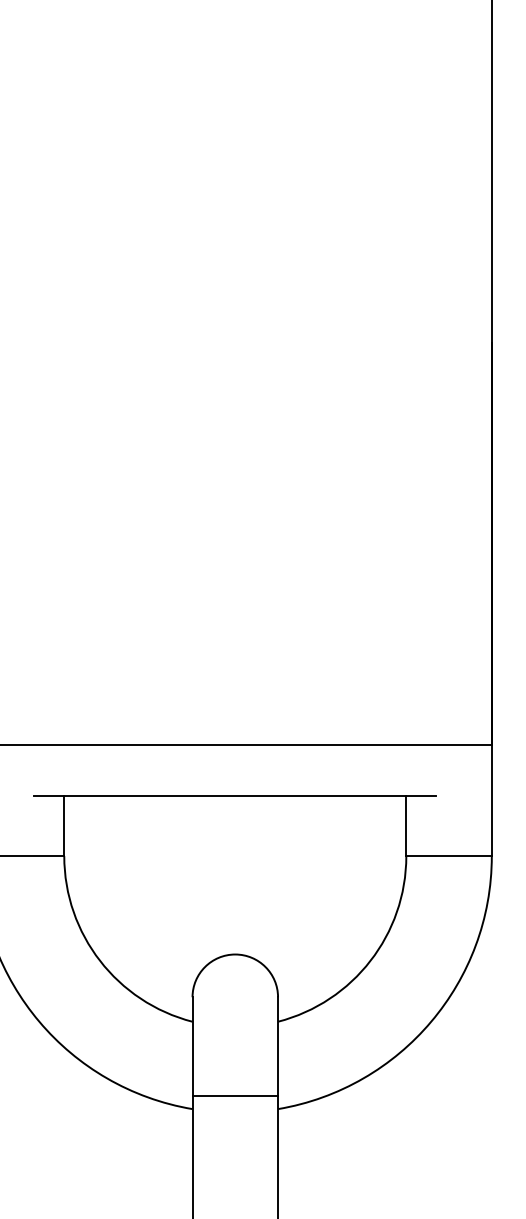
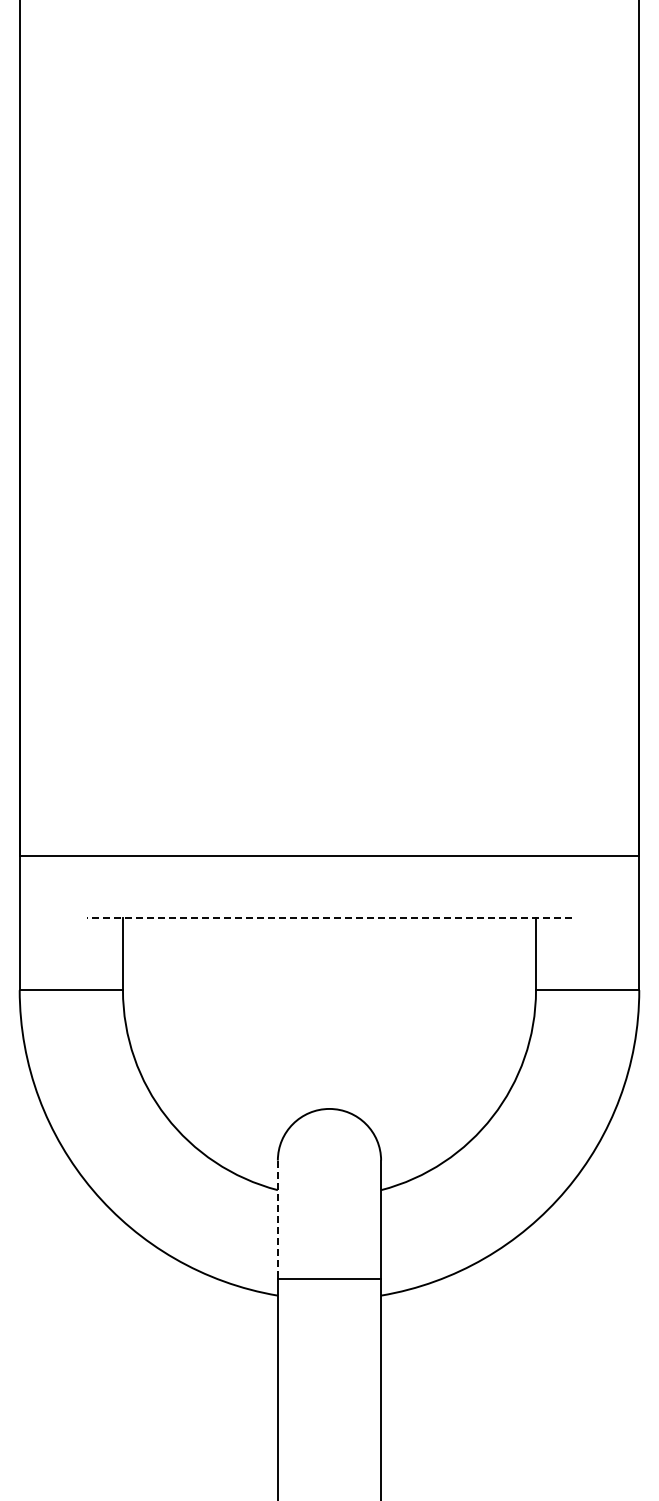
line: (235, 795) -> (329, 917), solid -> dashed
line: (192, 1046) -> (277, 1220), solid -> dashed

